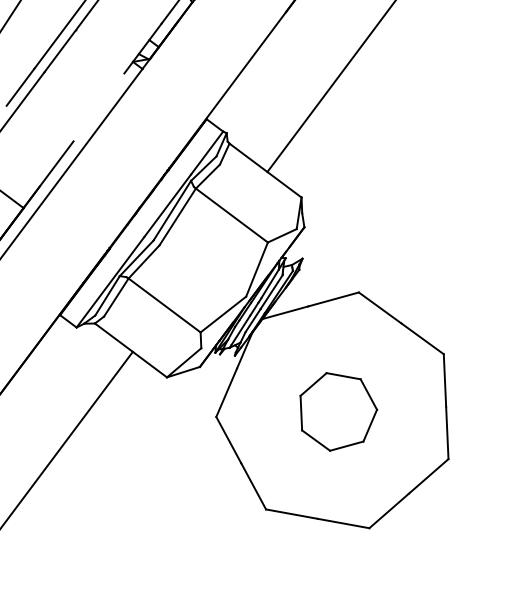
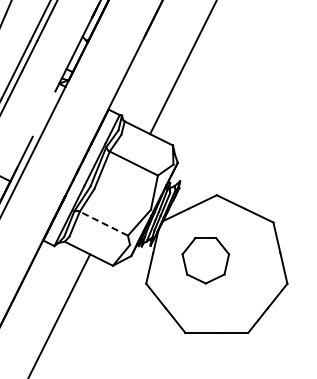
line: (164, 305) -> (103, 223), solid -> dashed
part: (336, 412) -> (205, 260), moved

